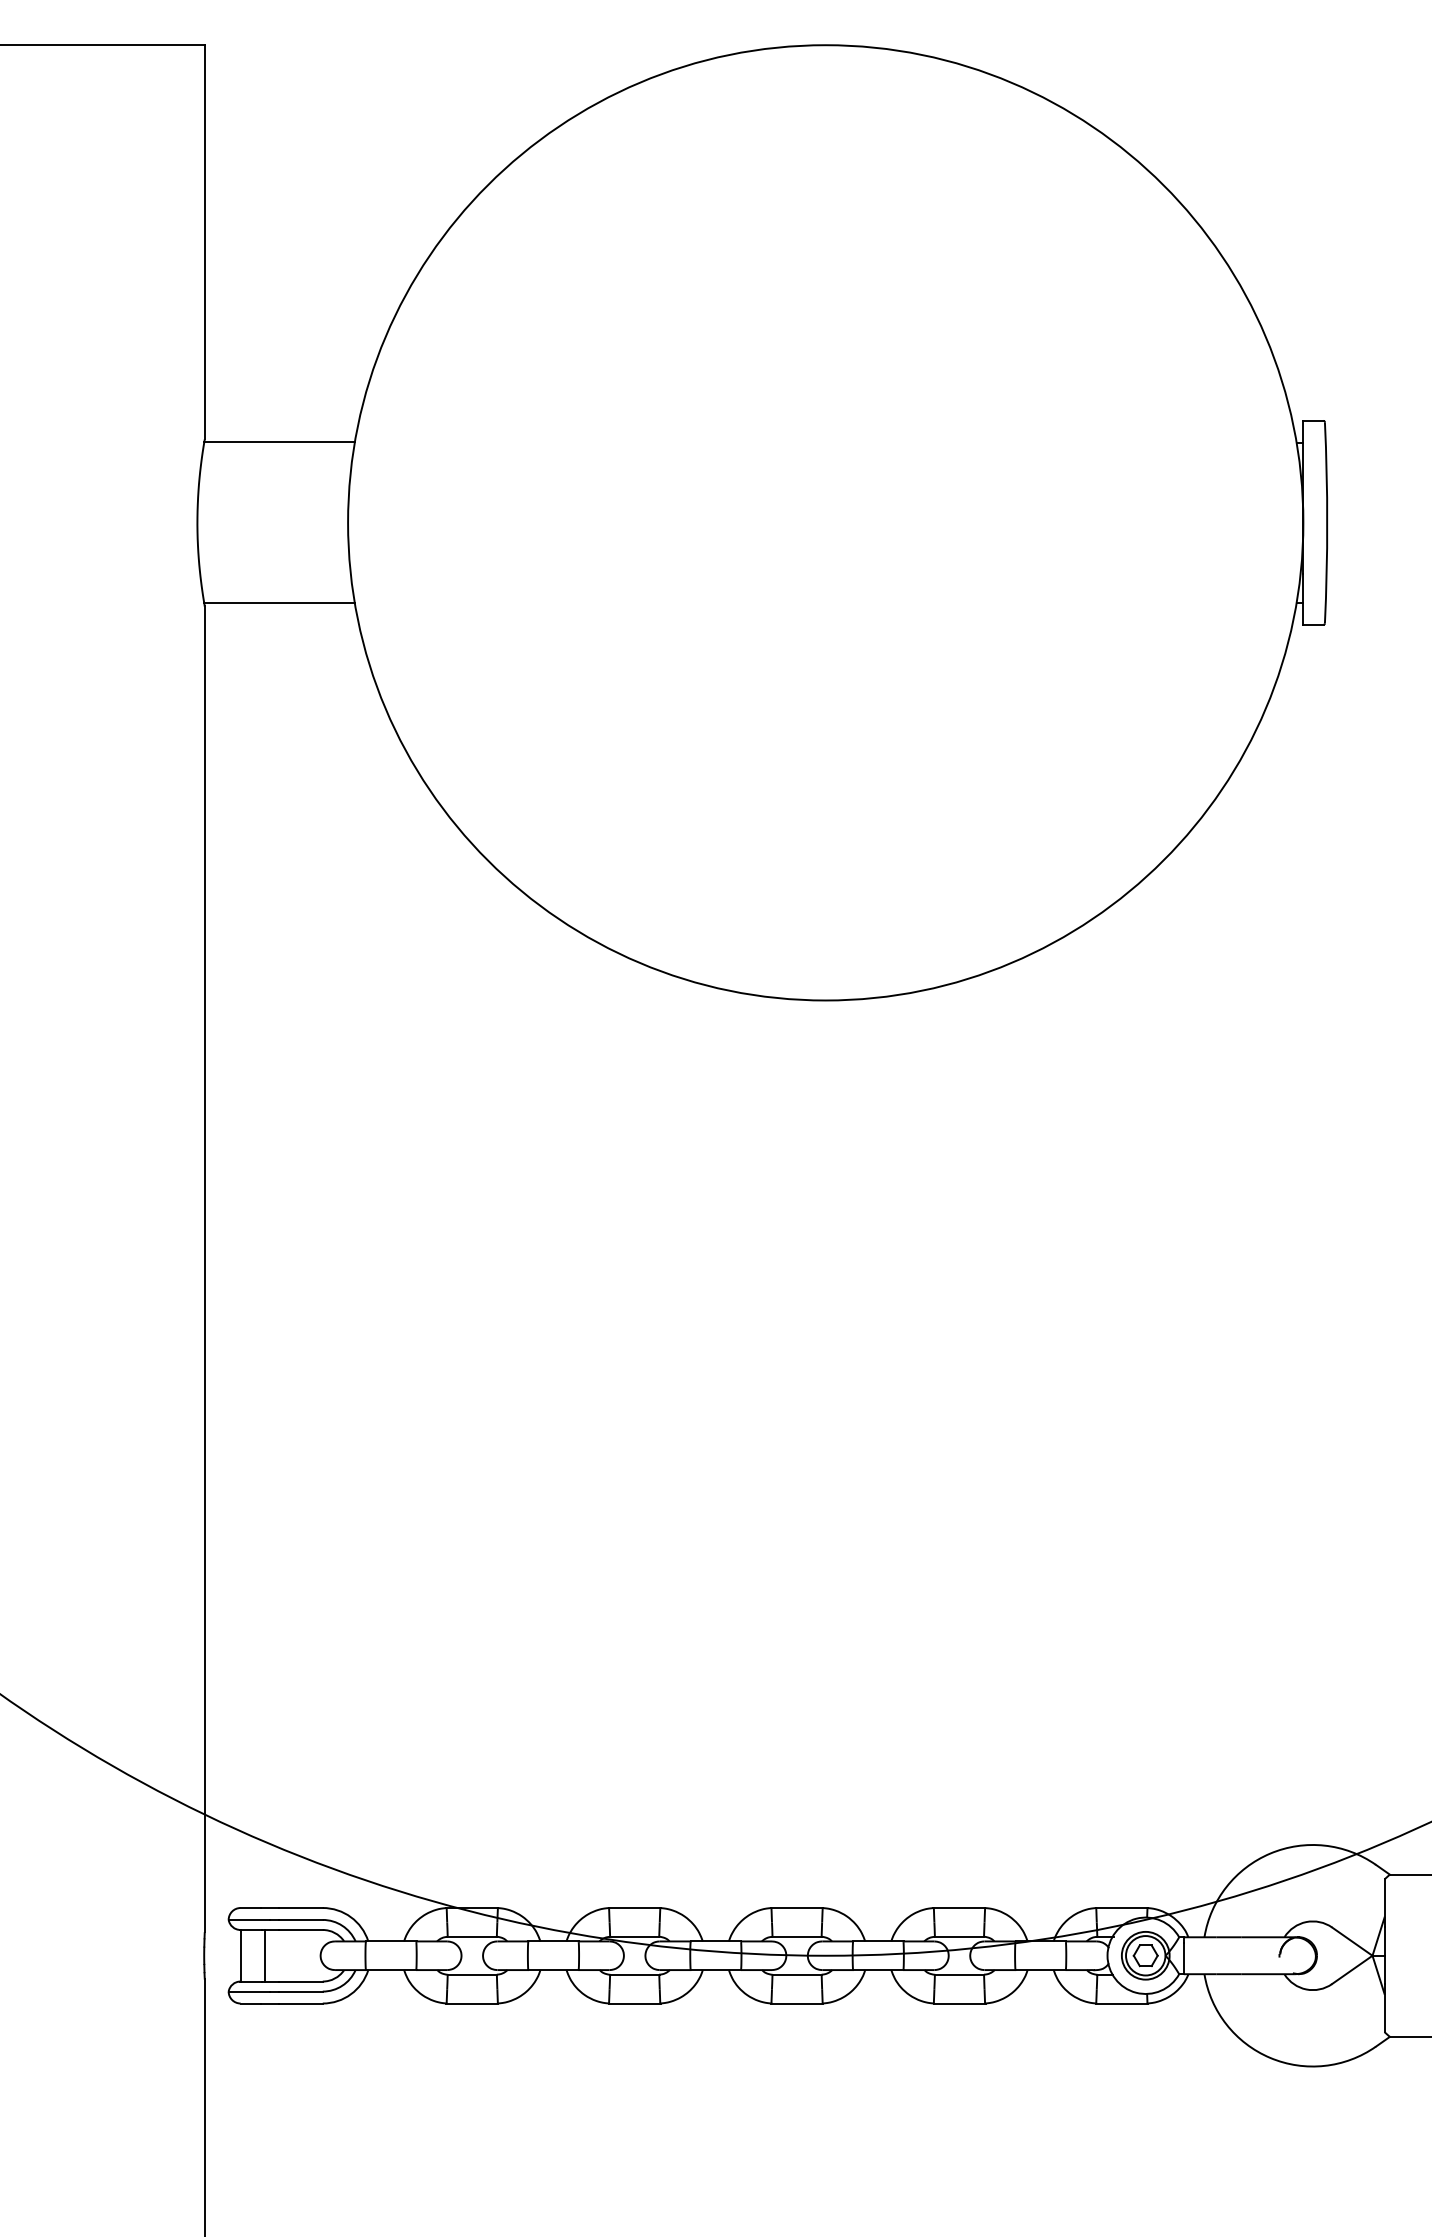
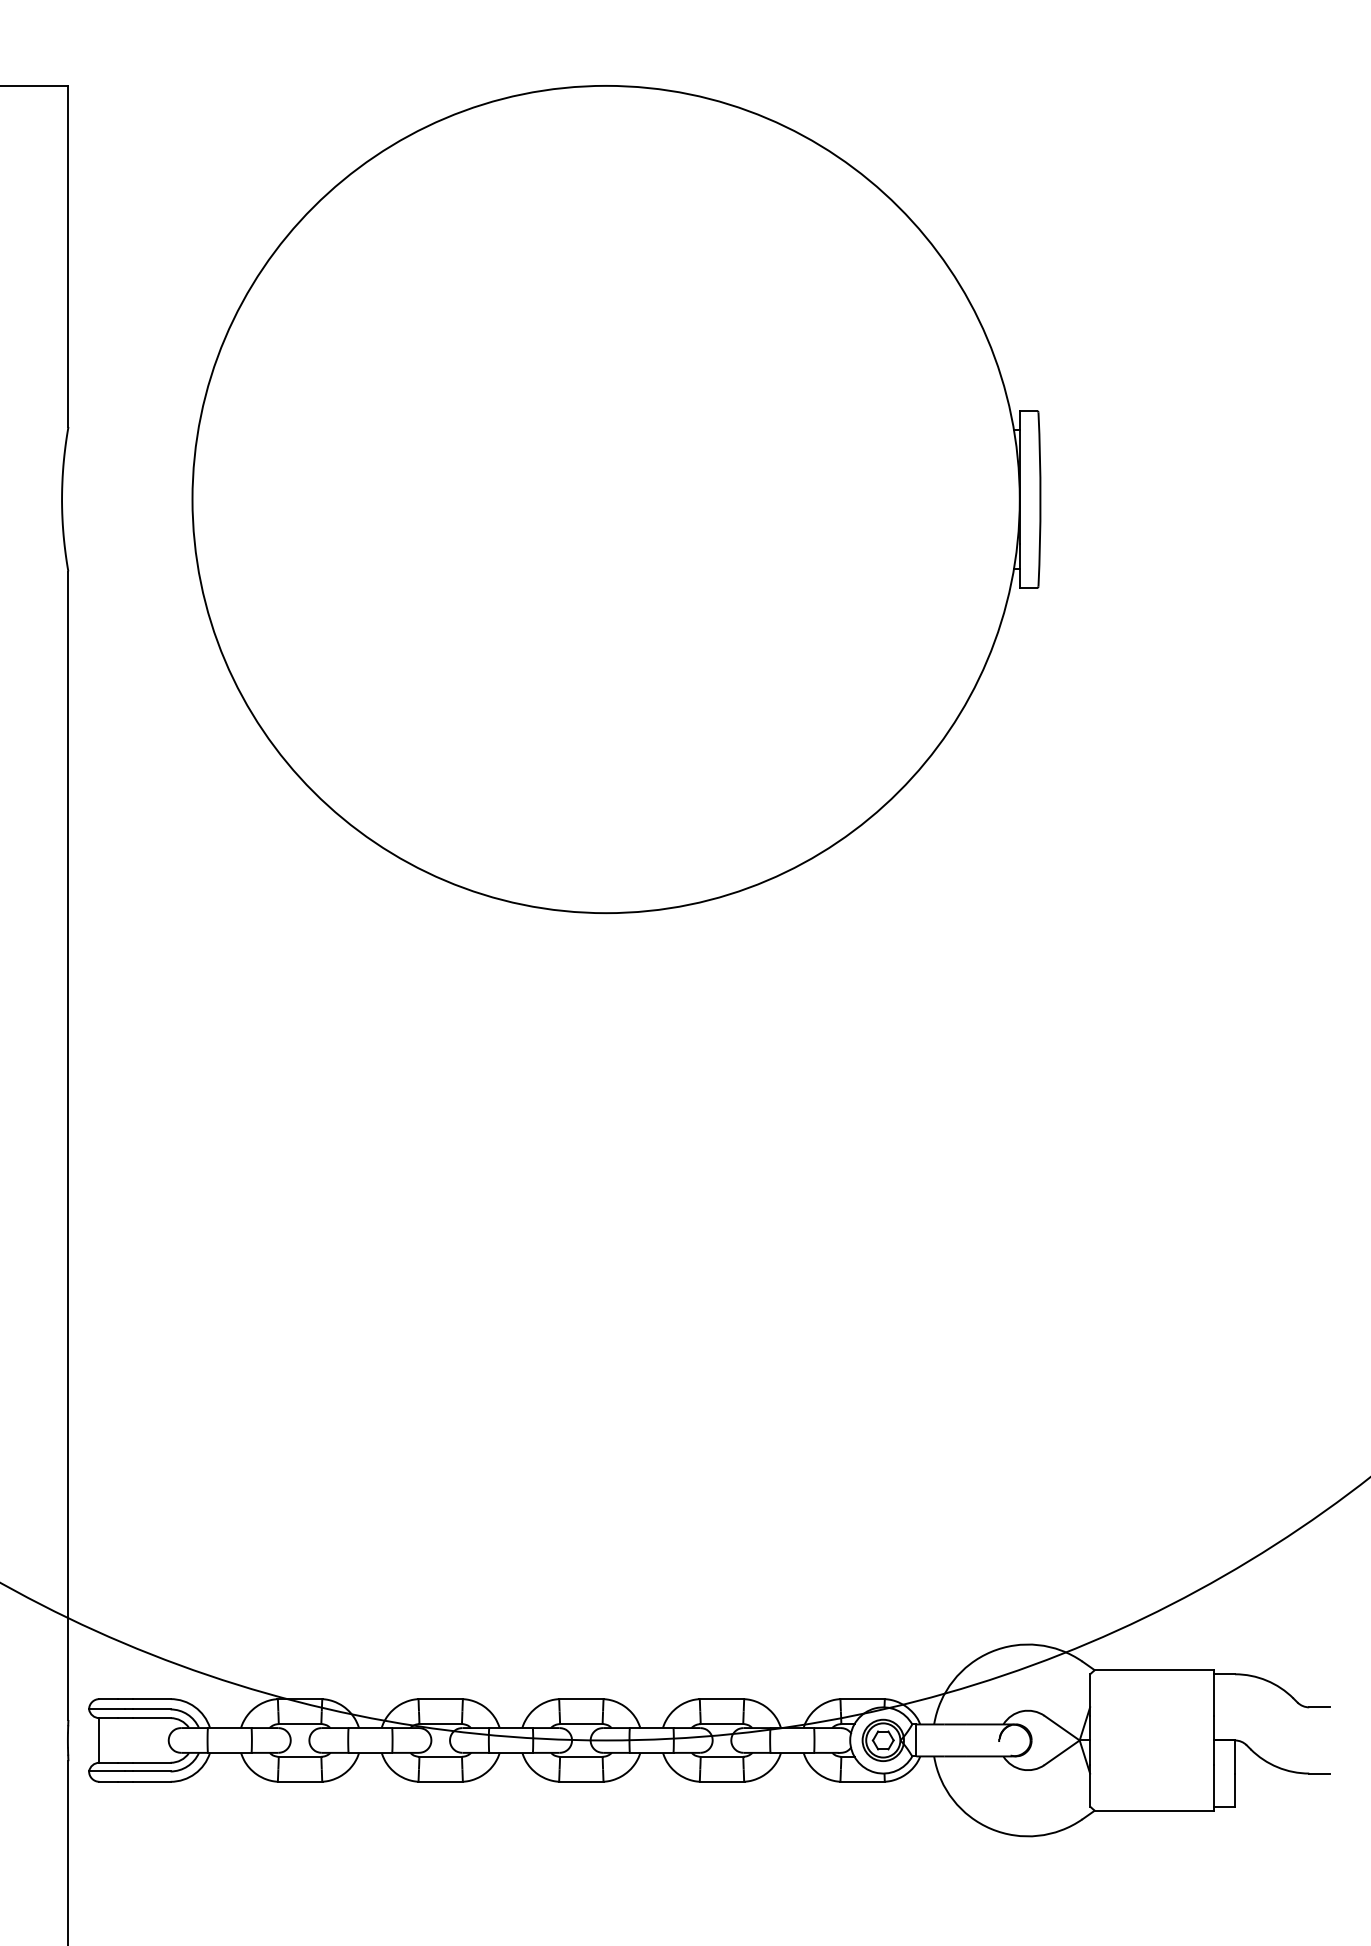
line: (278, 441) -> (132, 429), removed
line: (278, 603) -> (132, 569), removed
line: (264, 1955) -> (120, 1740), removed

